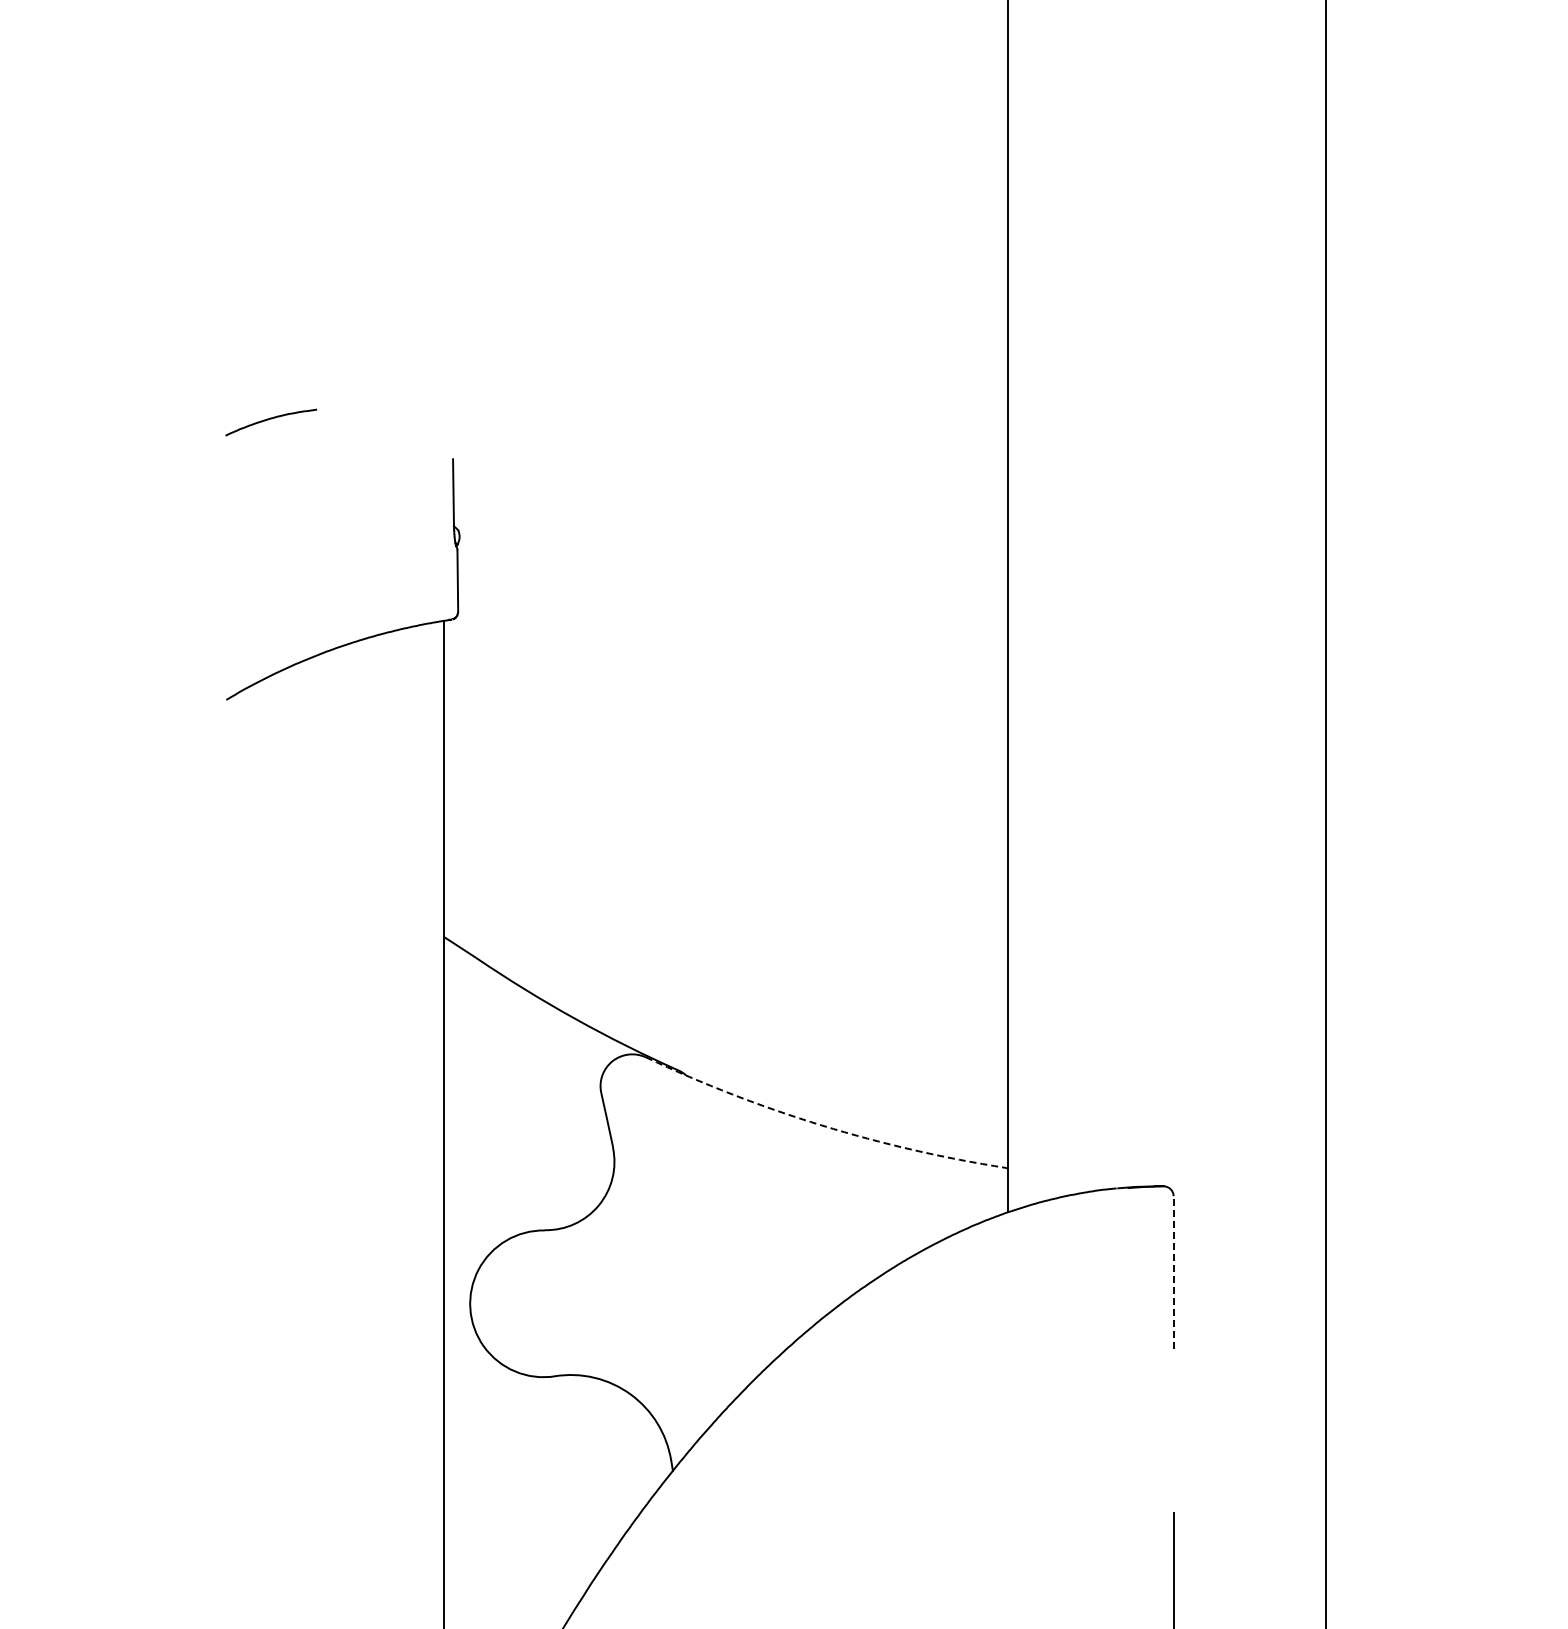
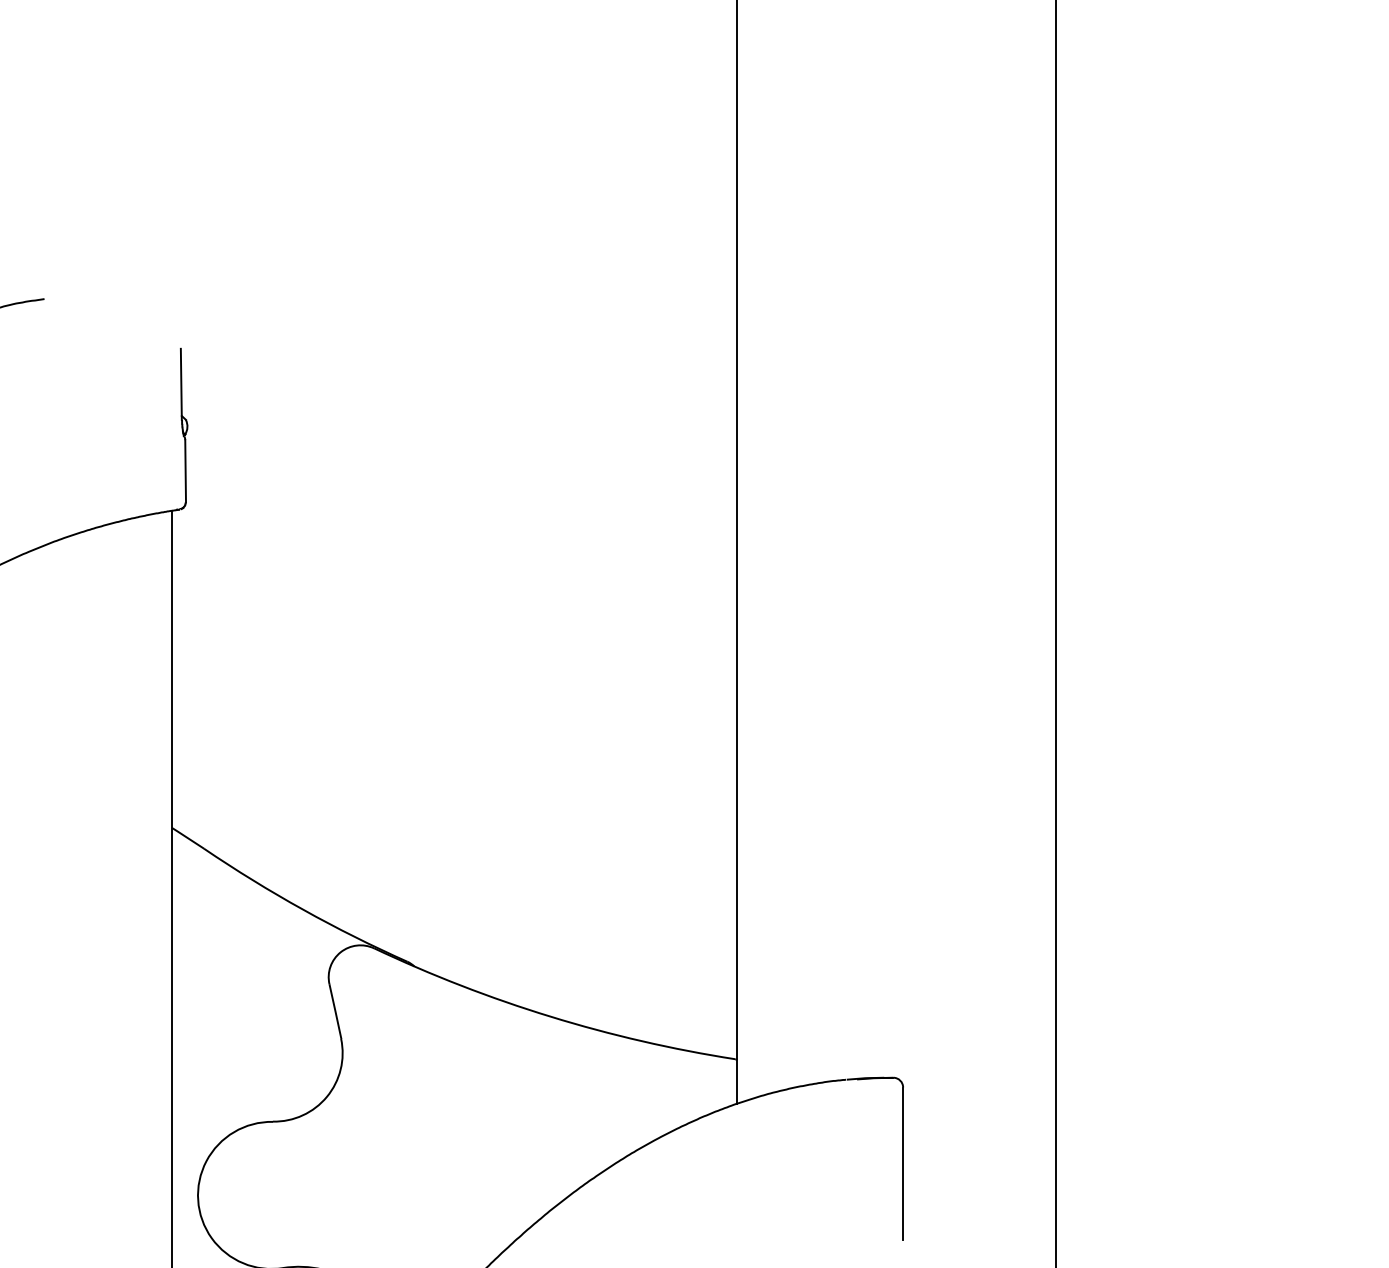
arc: (822, 1125) -> (551, 1016), dashed -> solid
line: (1173, 1271) -> (903, 1163), dashed -> solid

